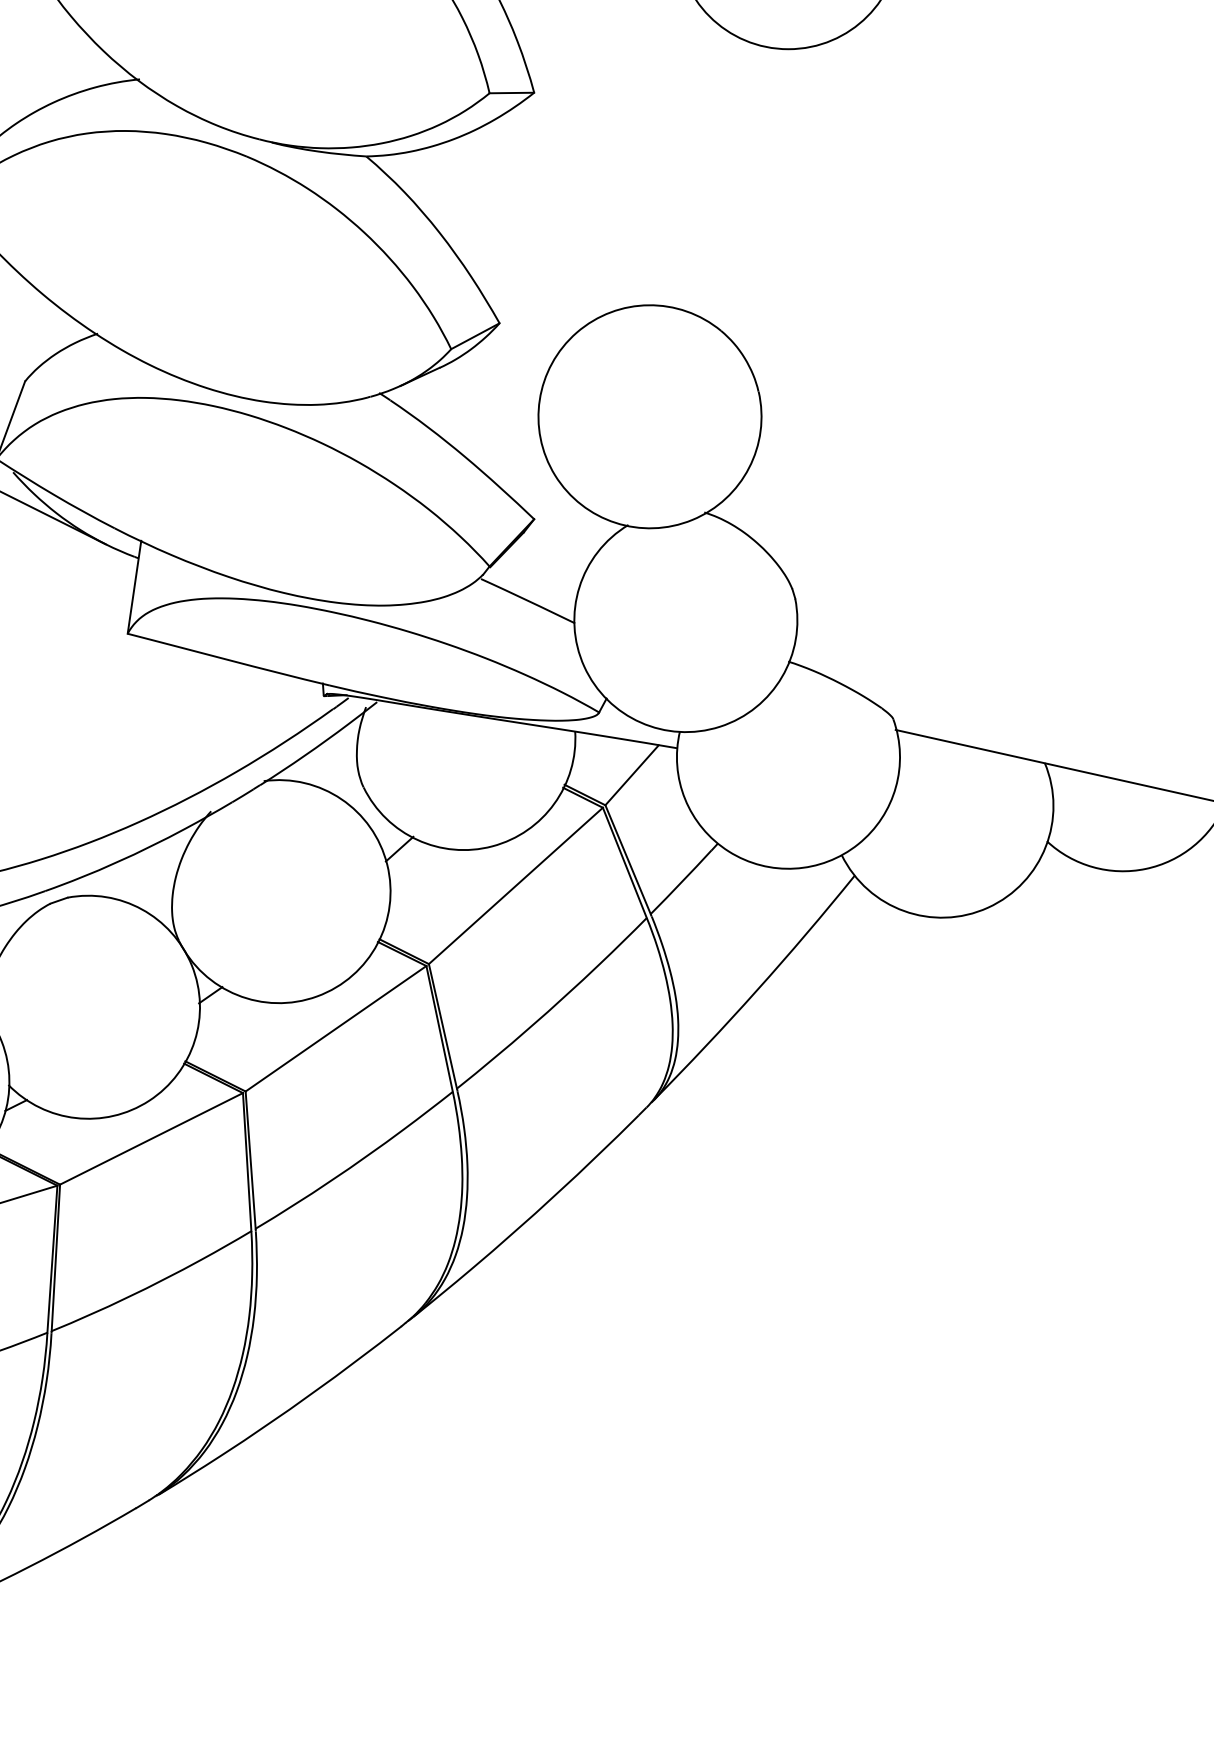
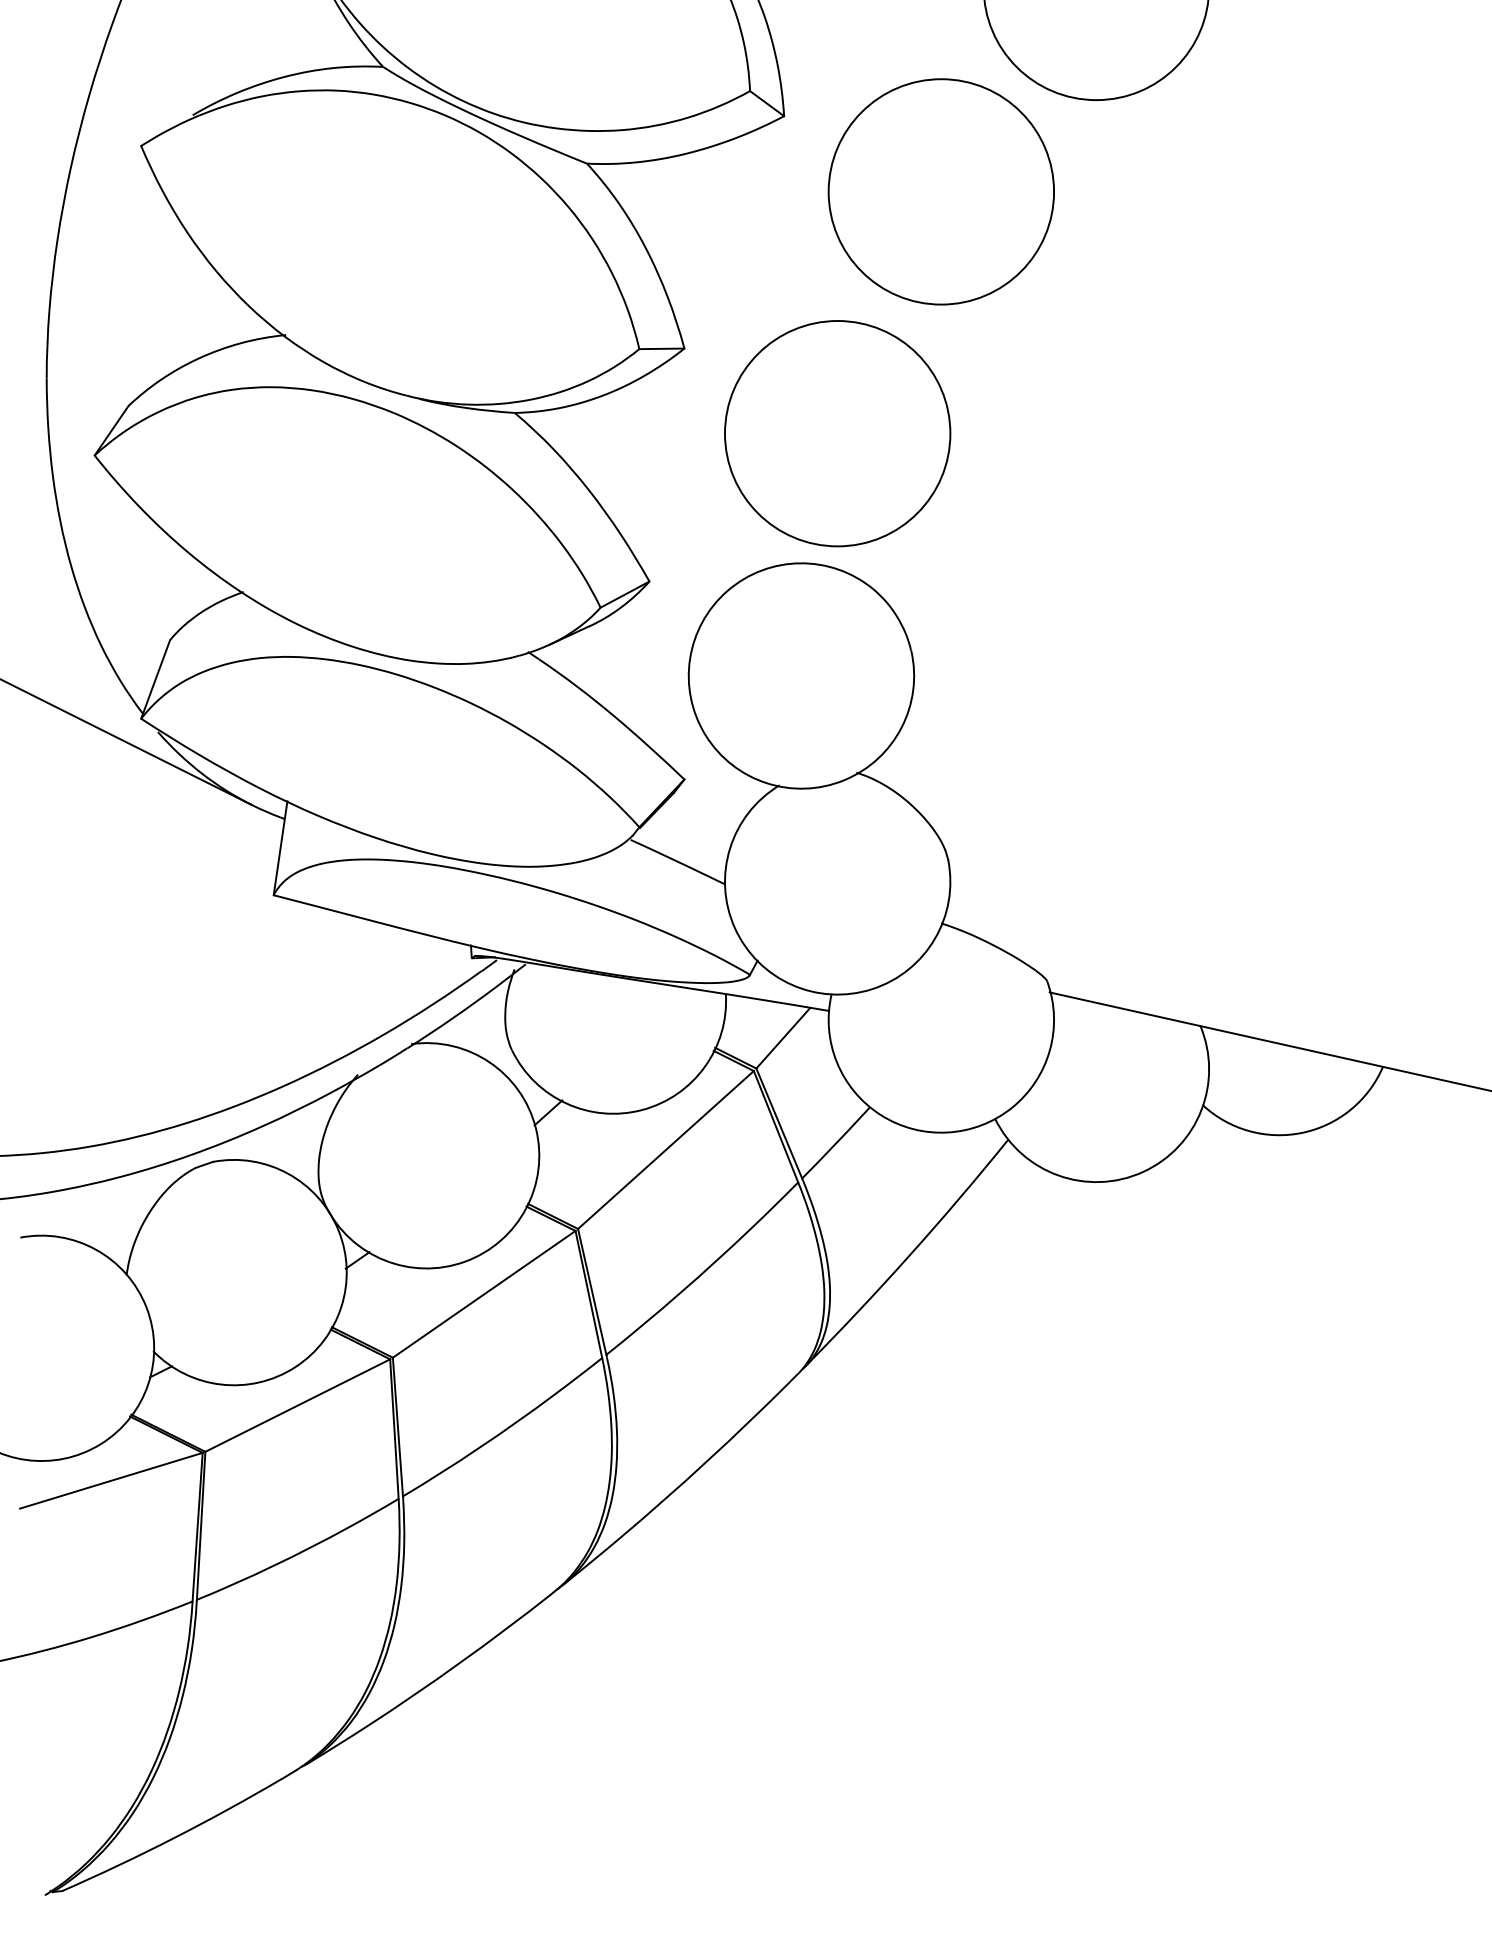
circle: (685, 176) -> (837, 433), added

